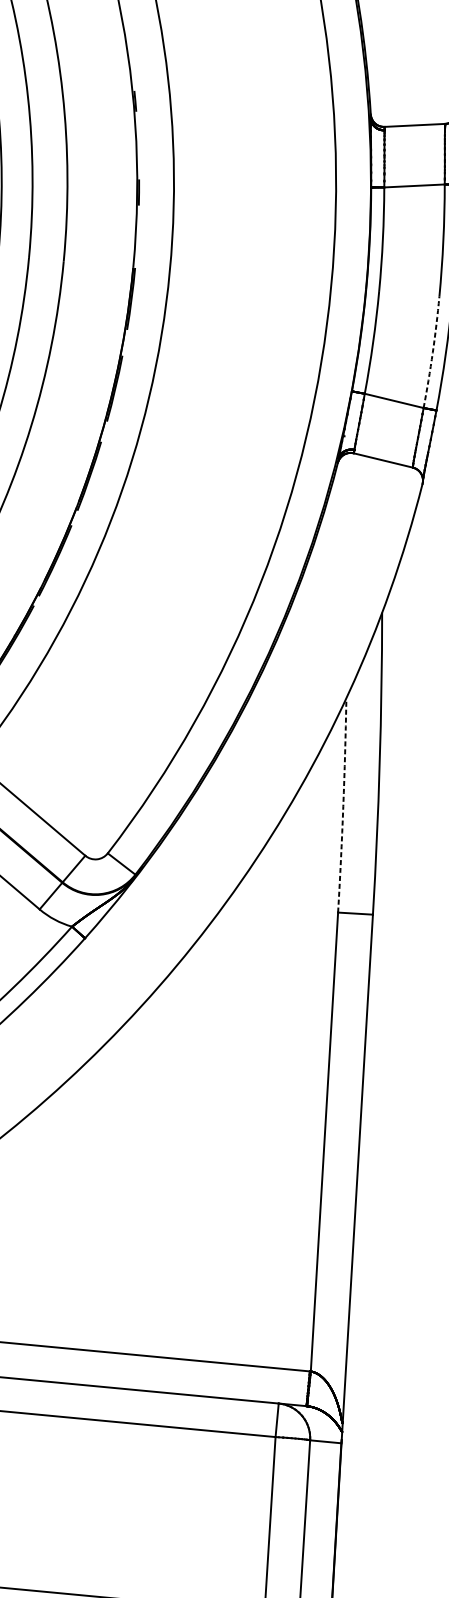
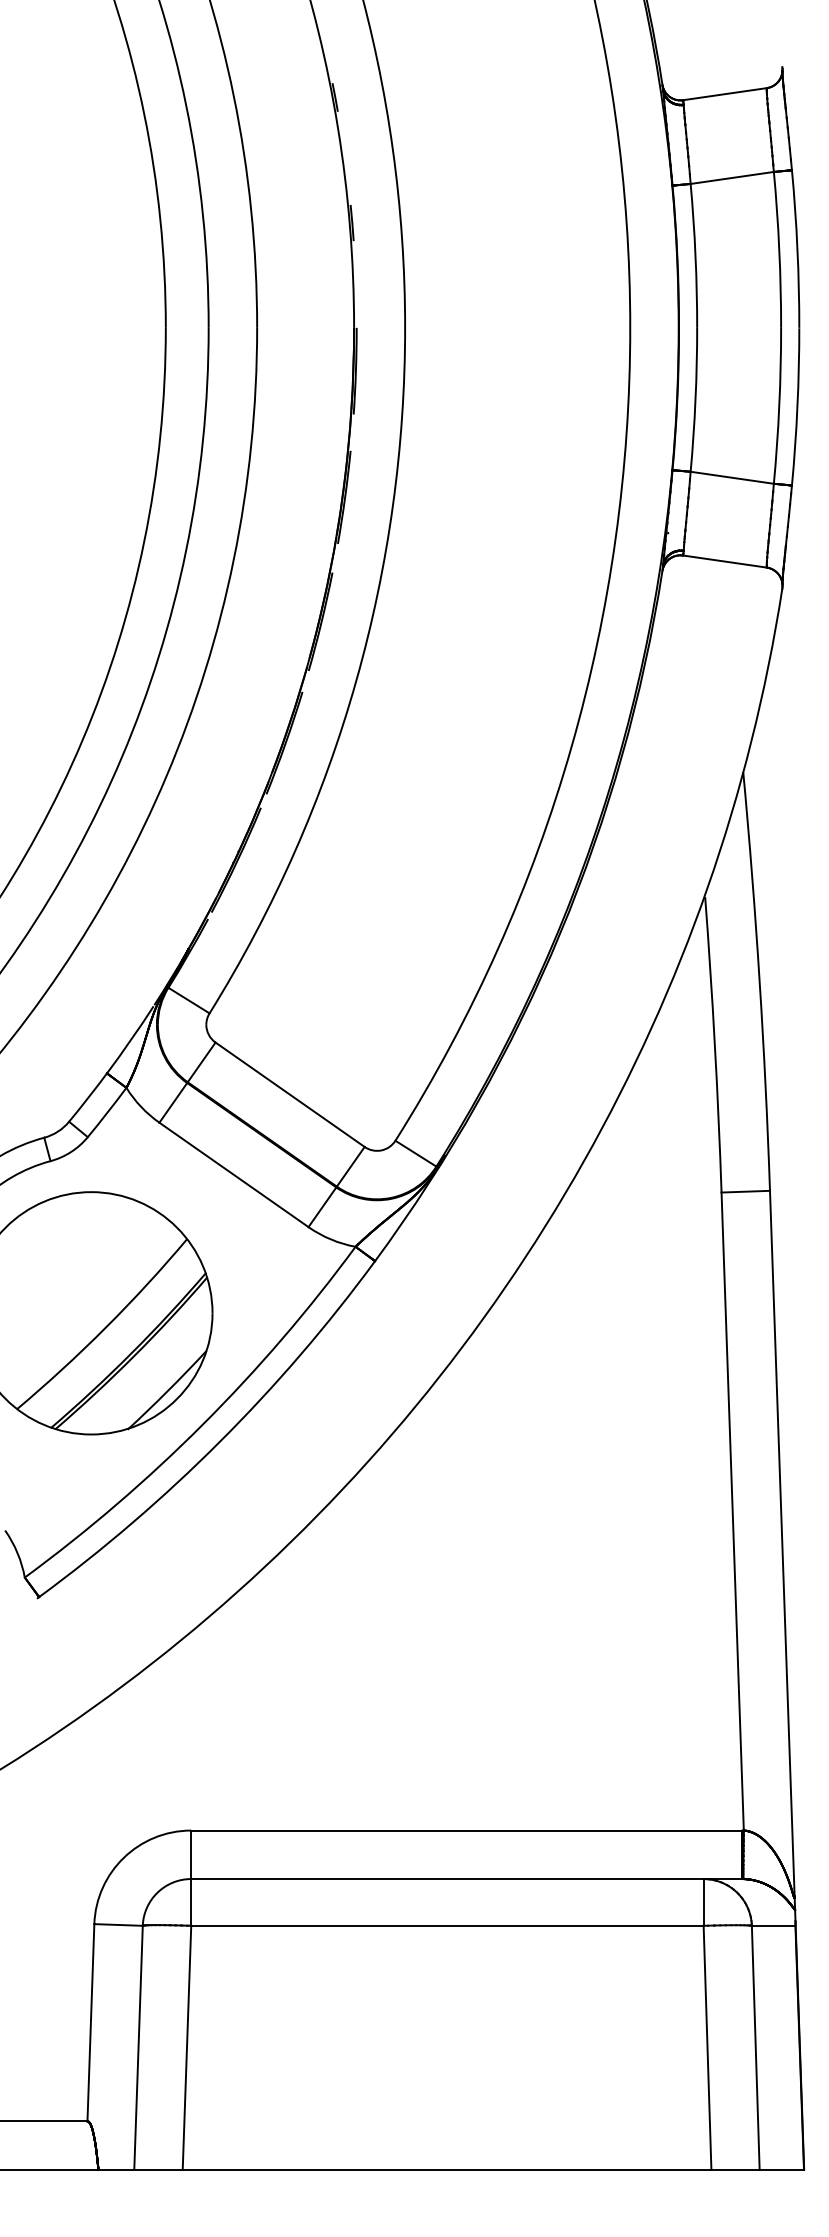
arc: (432, 352) -> (779, 405), dashed -> solid
arc: (343, 805) -> (714, 1044), dashed -> solid

